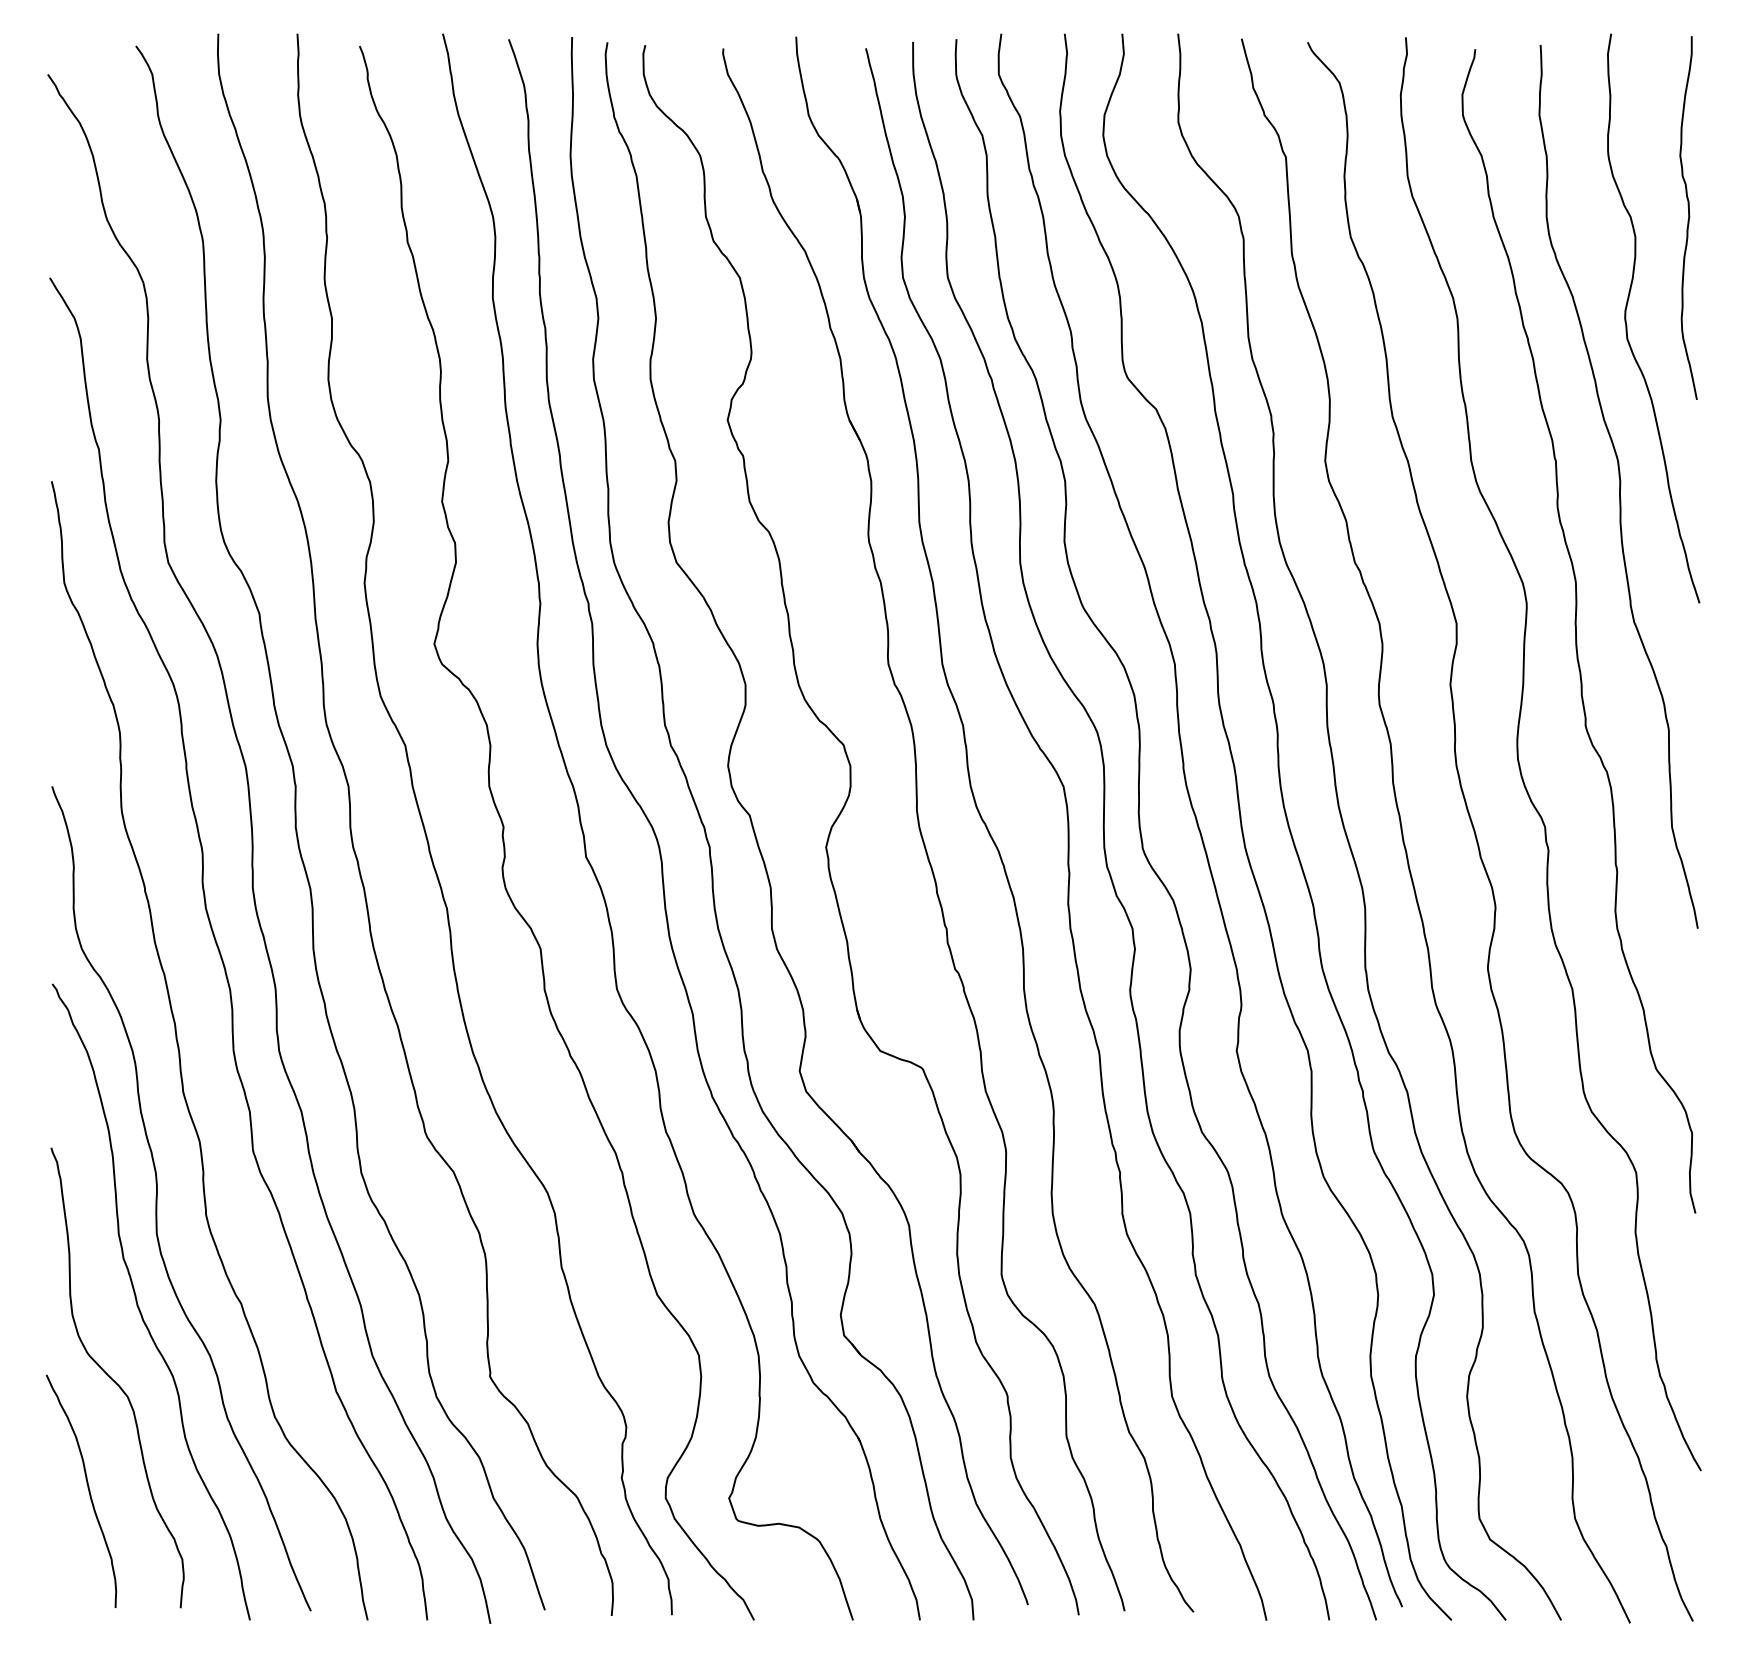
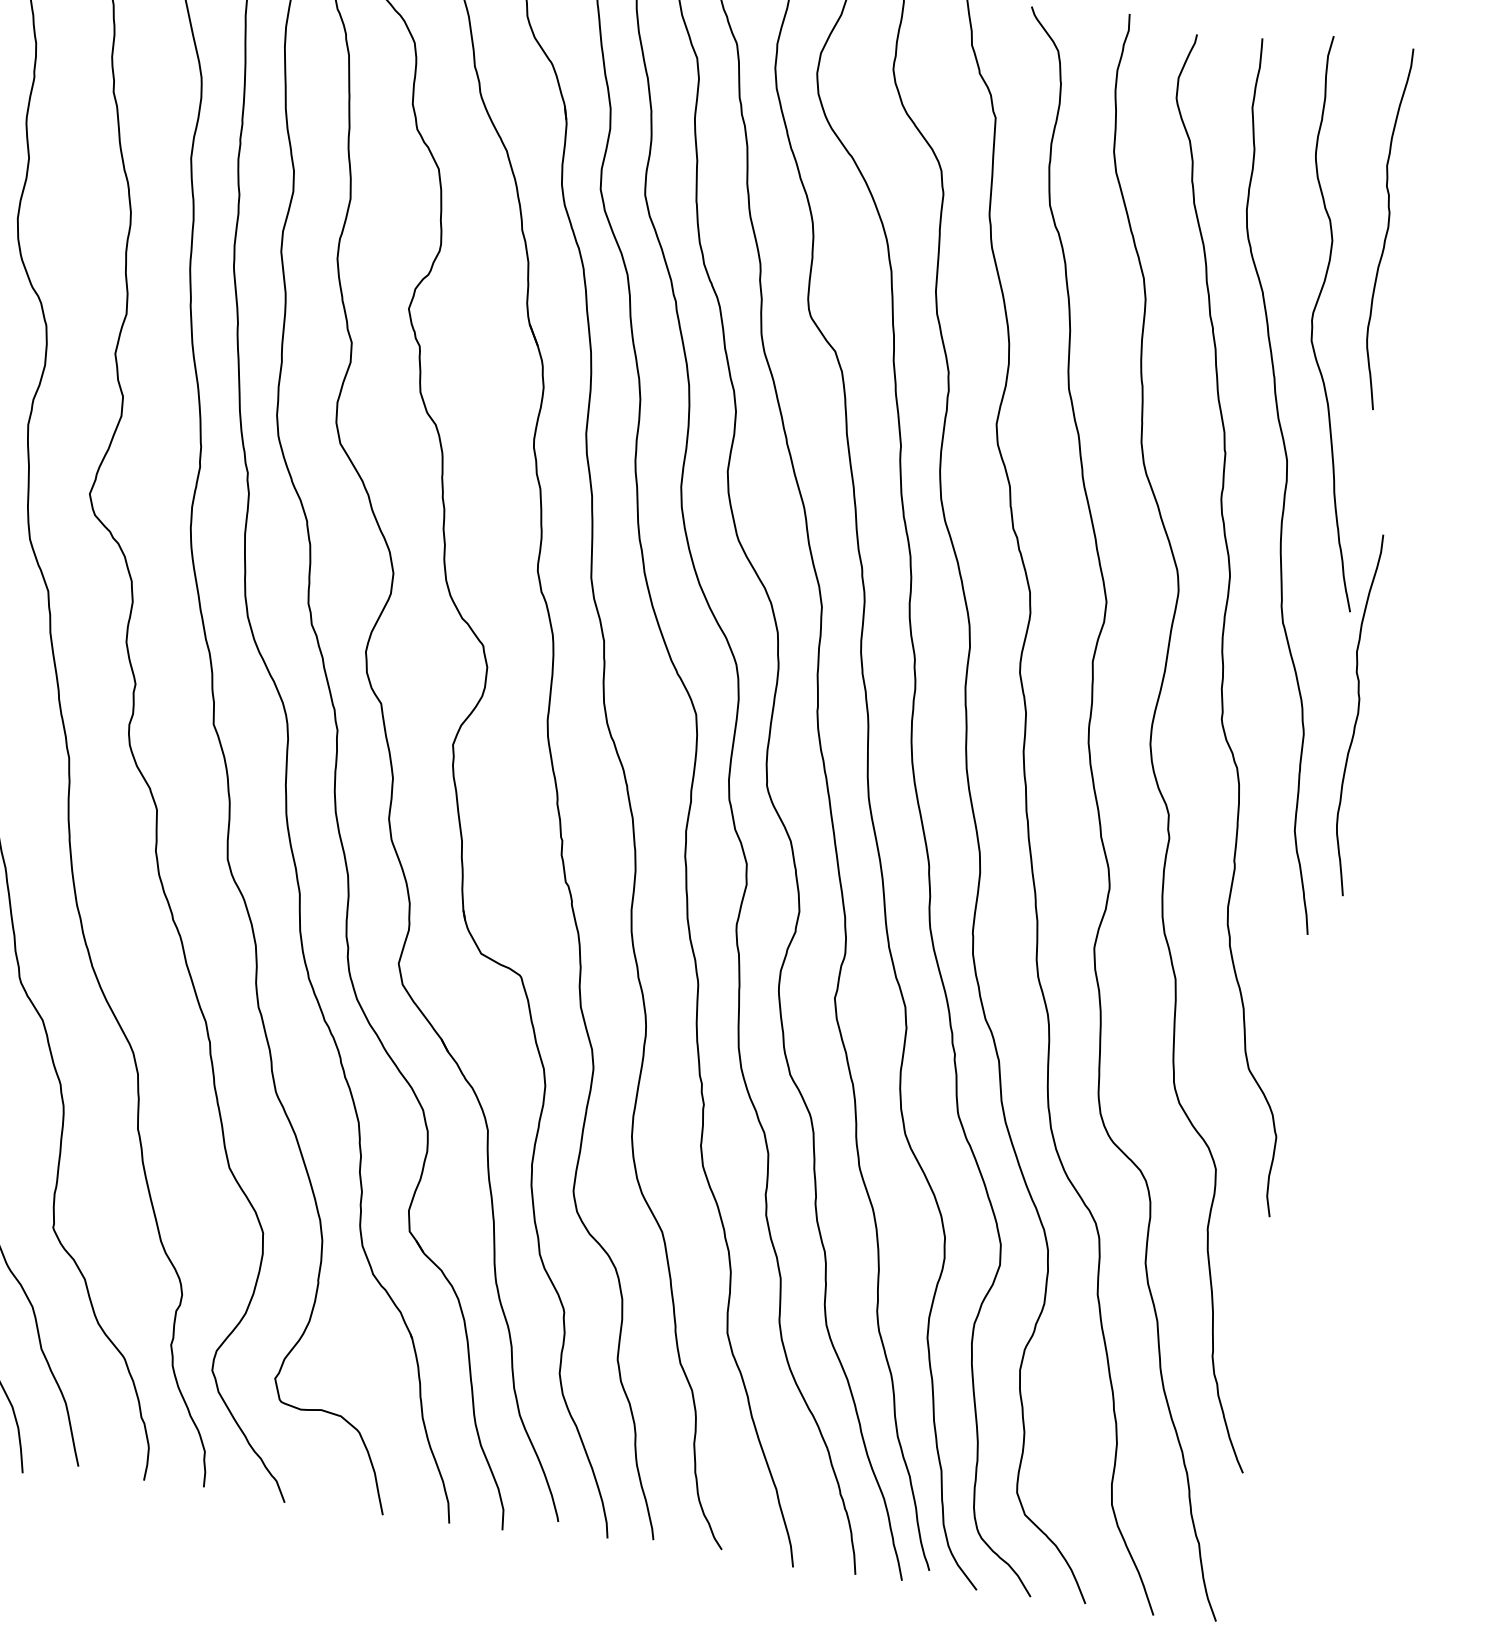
curve: (1719, 703) -> (1357, 714), added

